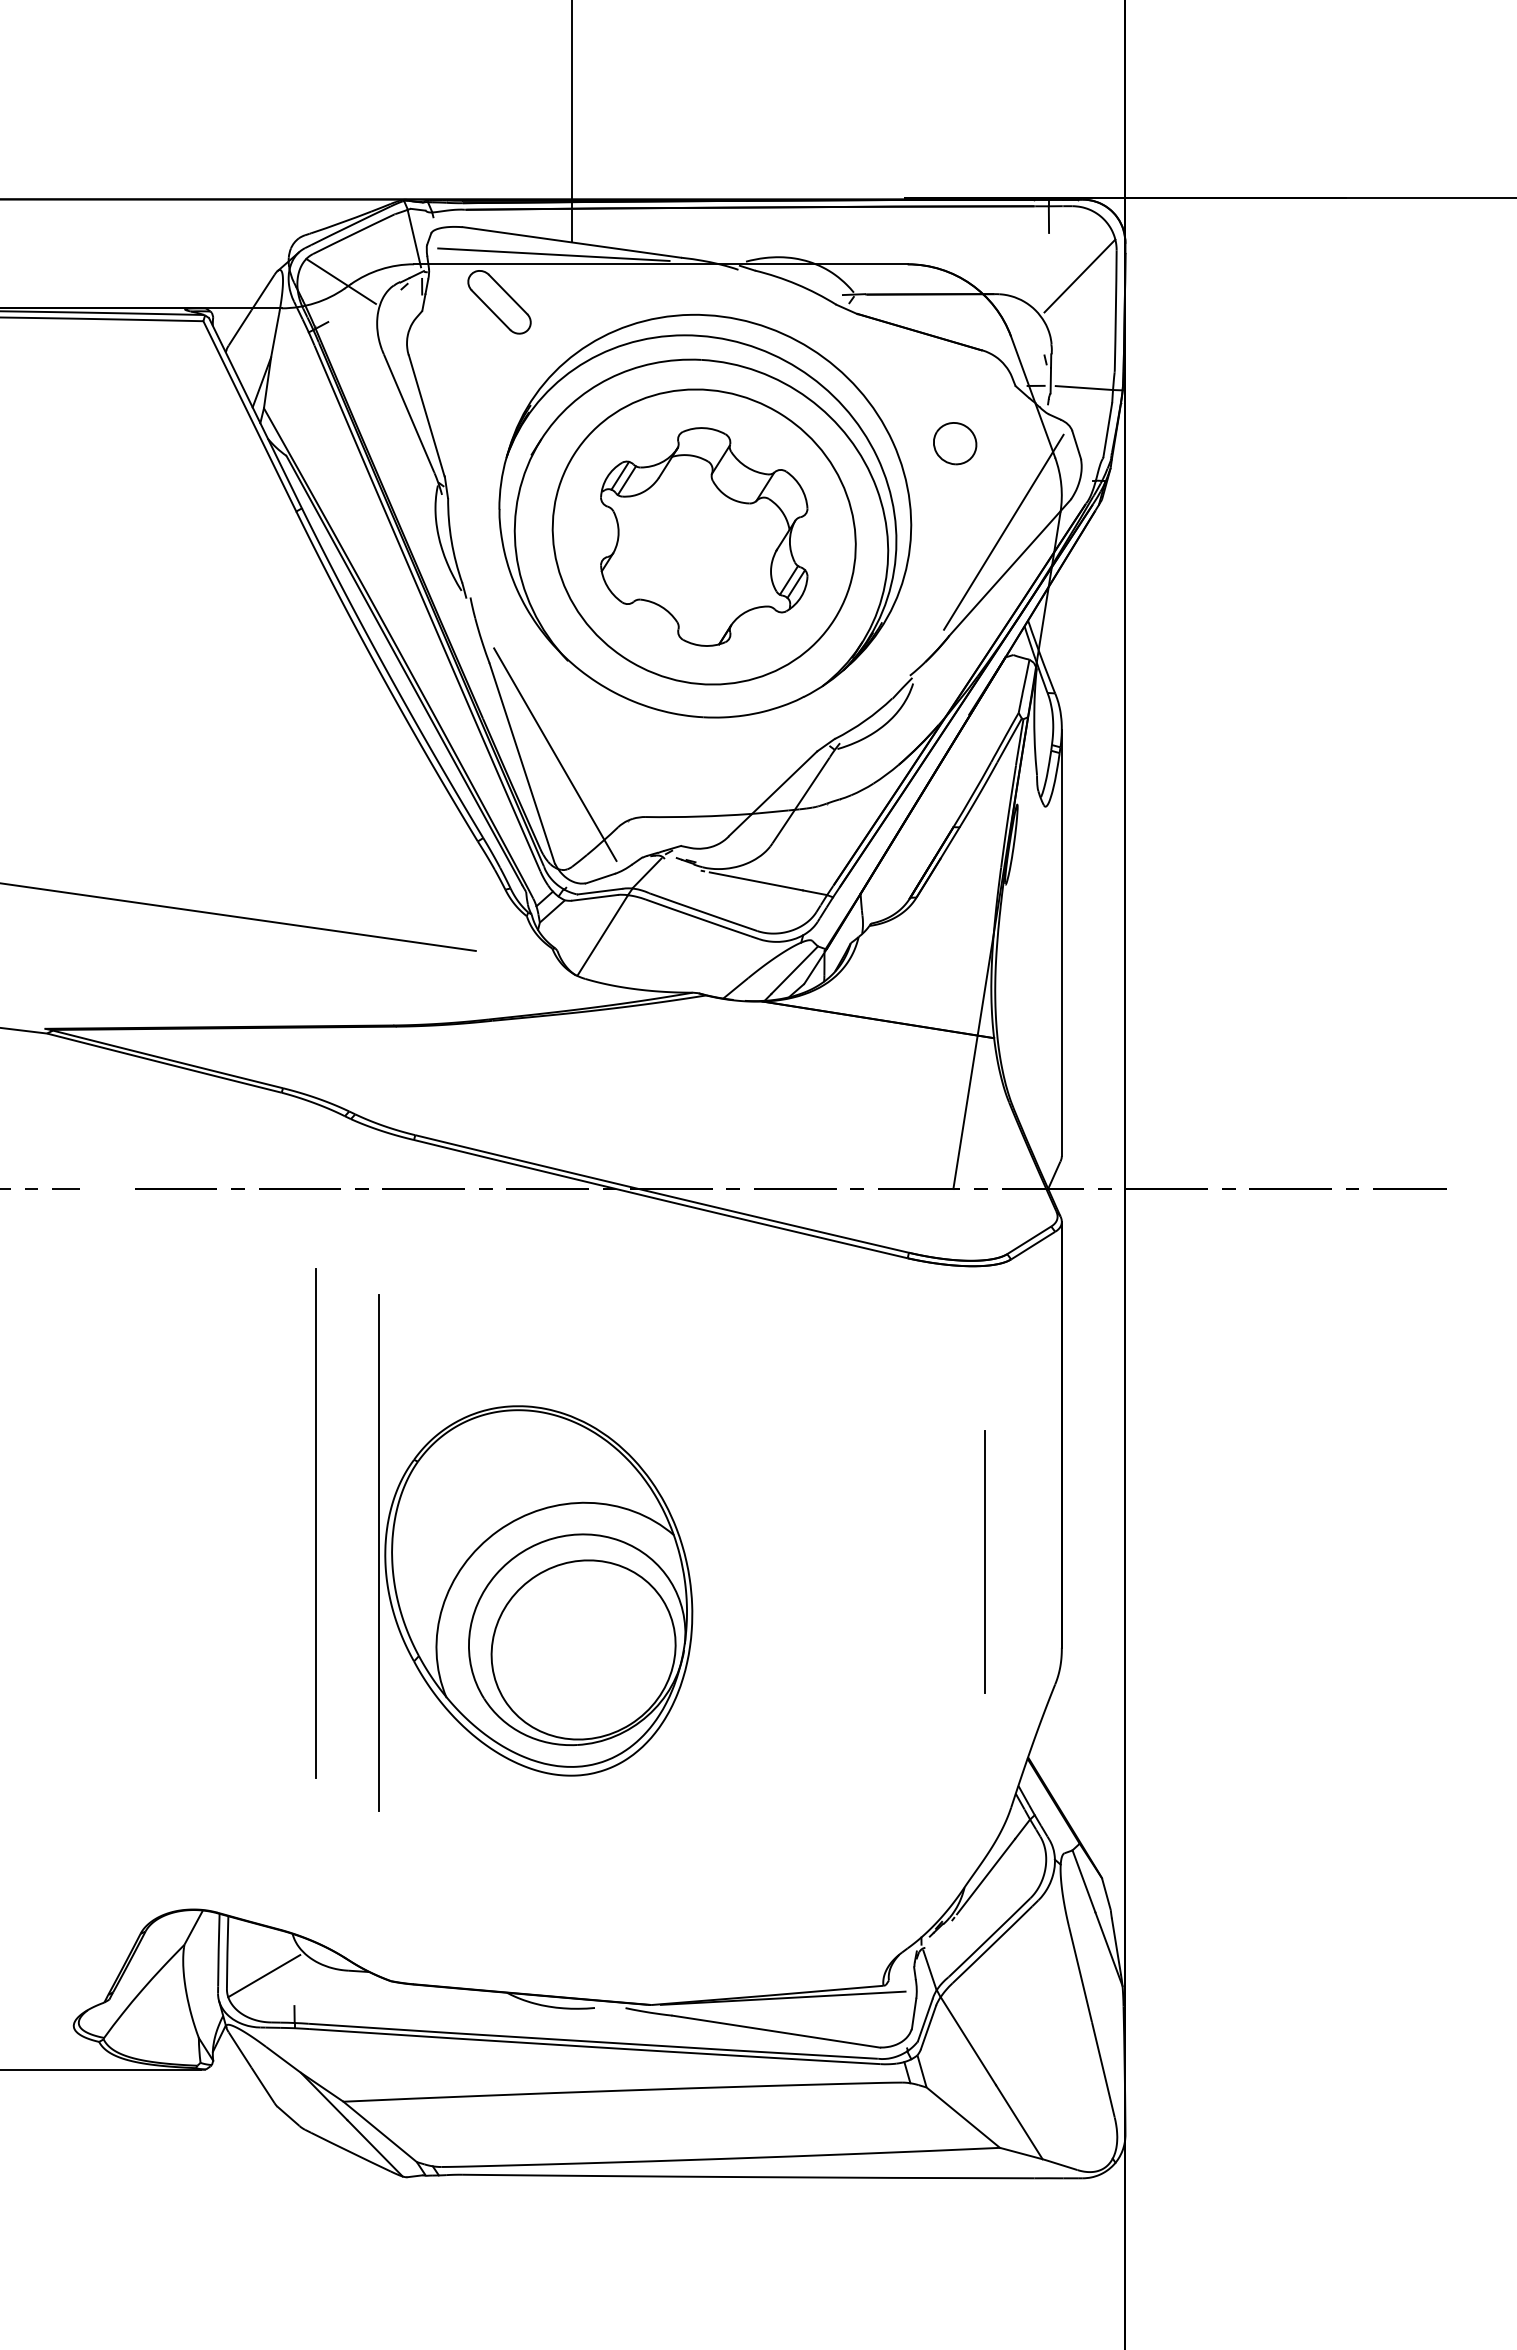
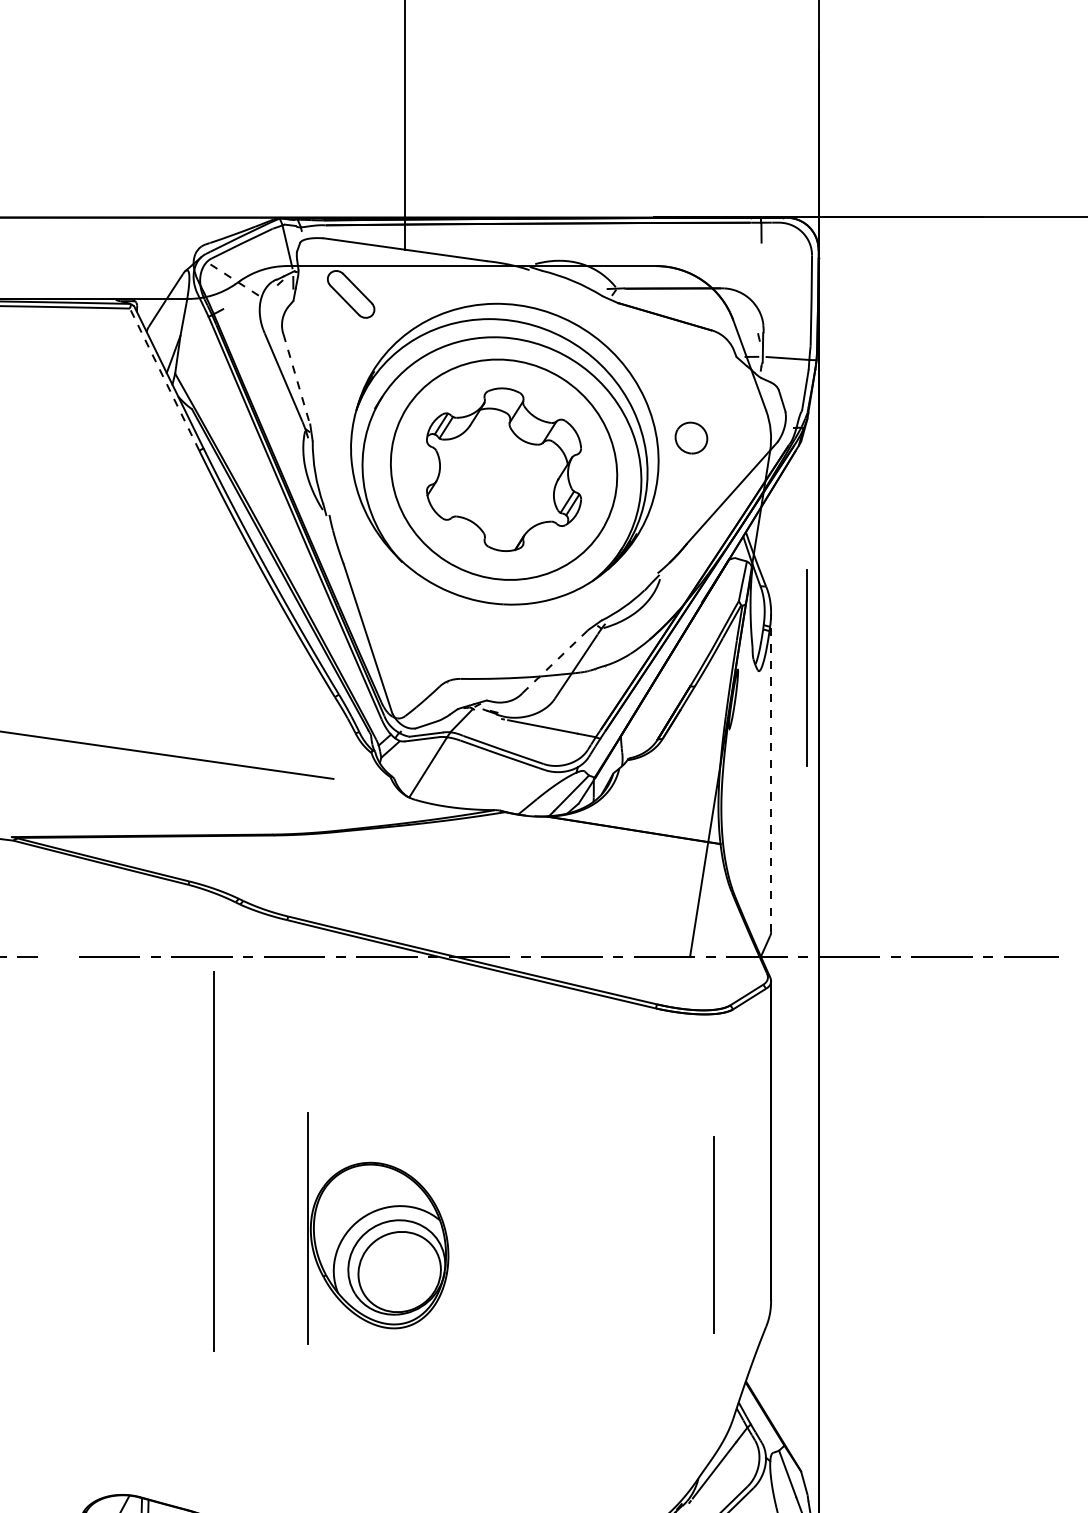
line: (553, 254) -> (391, 258), removed
line: (1079, 275) -> (784, 274), removed
line: (340, 281) -> (232, 278), solid -> dashed
line: (249, 416) -> (164, 379), solid -> dashed
line: (426, 416) -> (296, 379), solid -> dashed
part: (955, 443) -> (691, 437), moved
line: (1003, 531) -> (727, 465), removed
line: (555, 754) -> (392, 632), removed
line: (773, 793) -> (555, 661), solid -> dashed
line: (1109, 801) -> (806, 667), added
line: (1061, 942) -> (770, 772), solid -> dashed
line: (315, 1523) -> (213, 1161), moved
part: (535, 1552) -> (377, 1228), size x0.6

